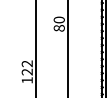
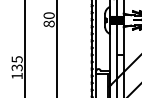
text: (26, 67) -> (16, 63), 122 -> 135

